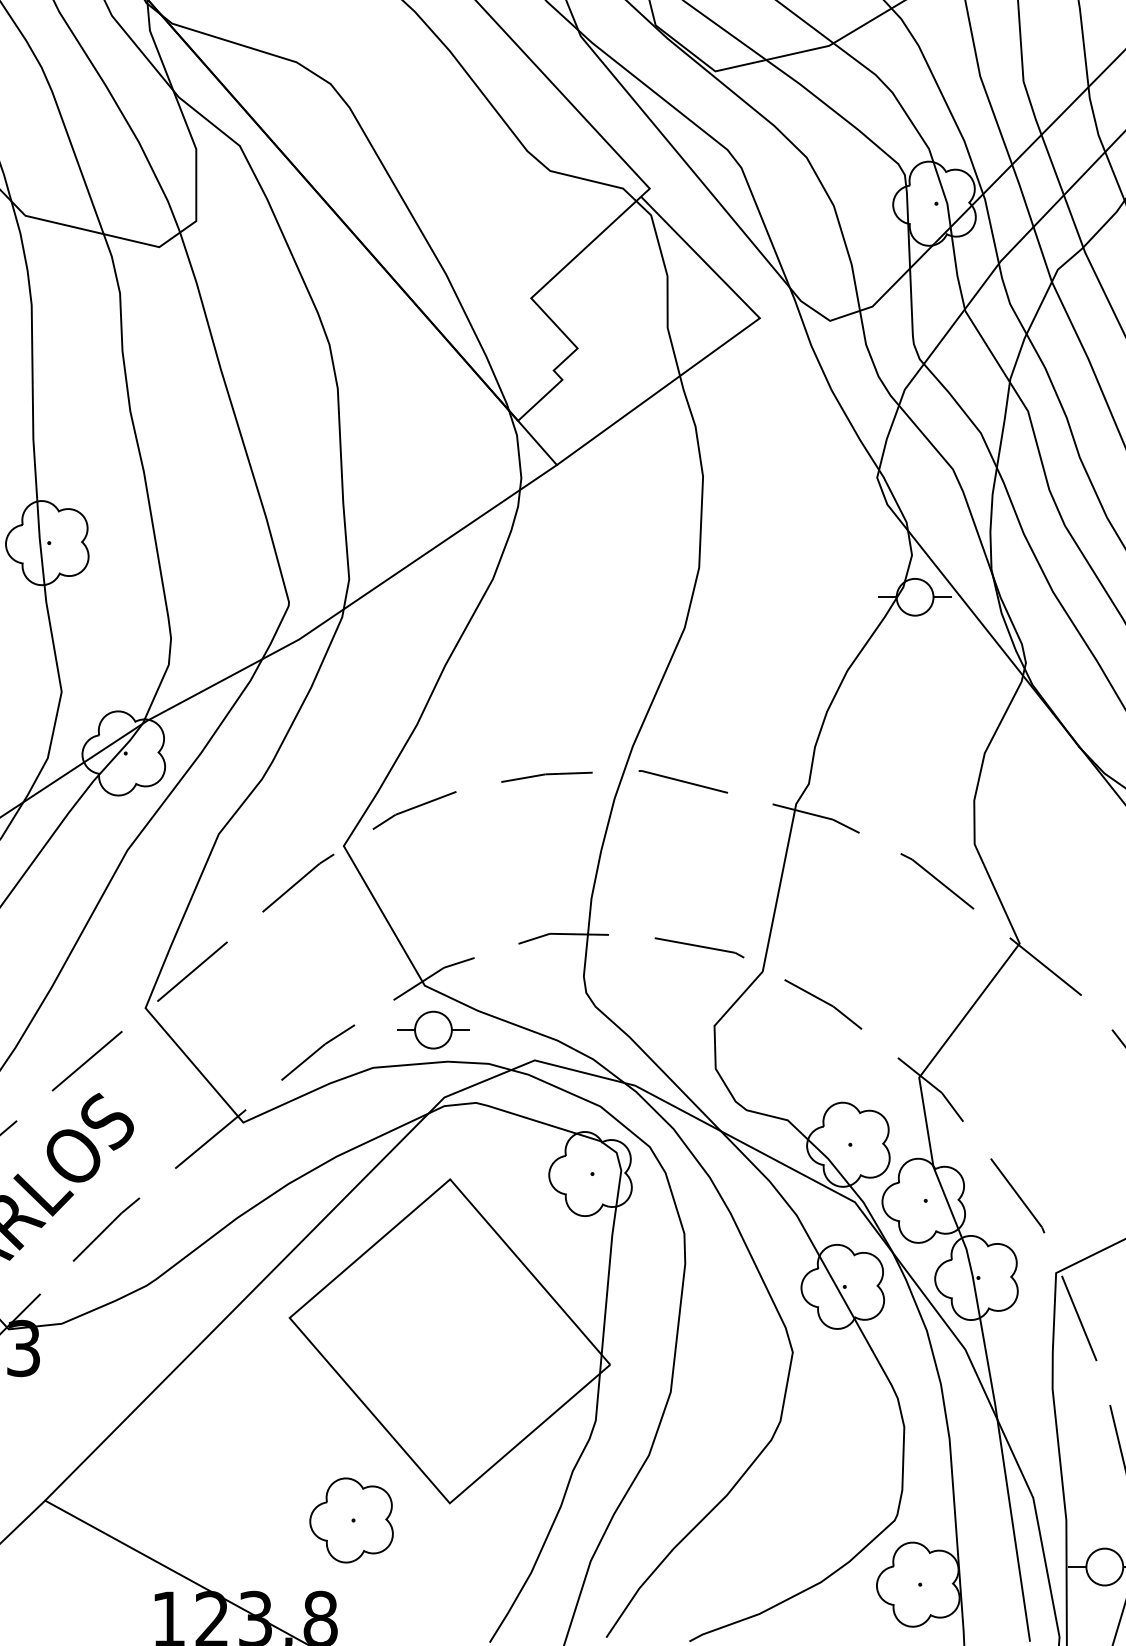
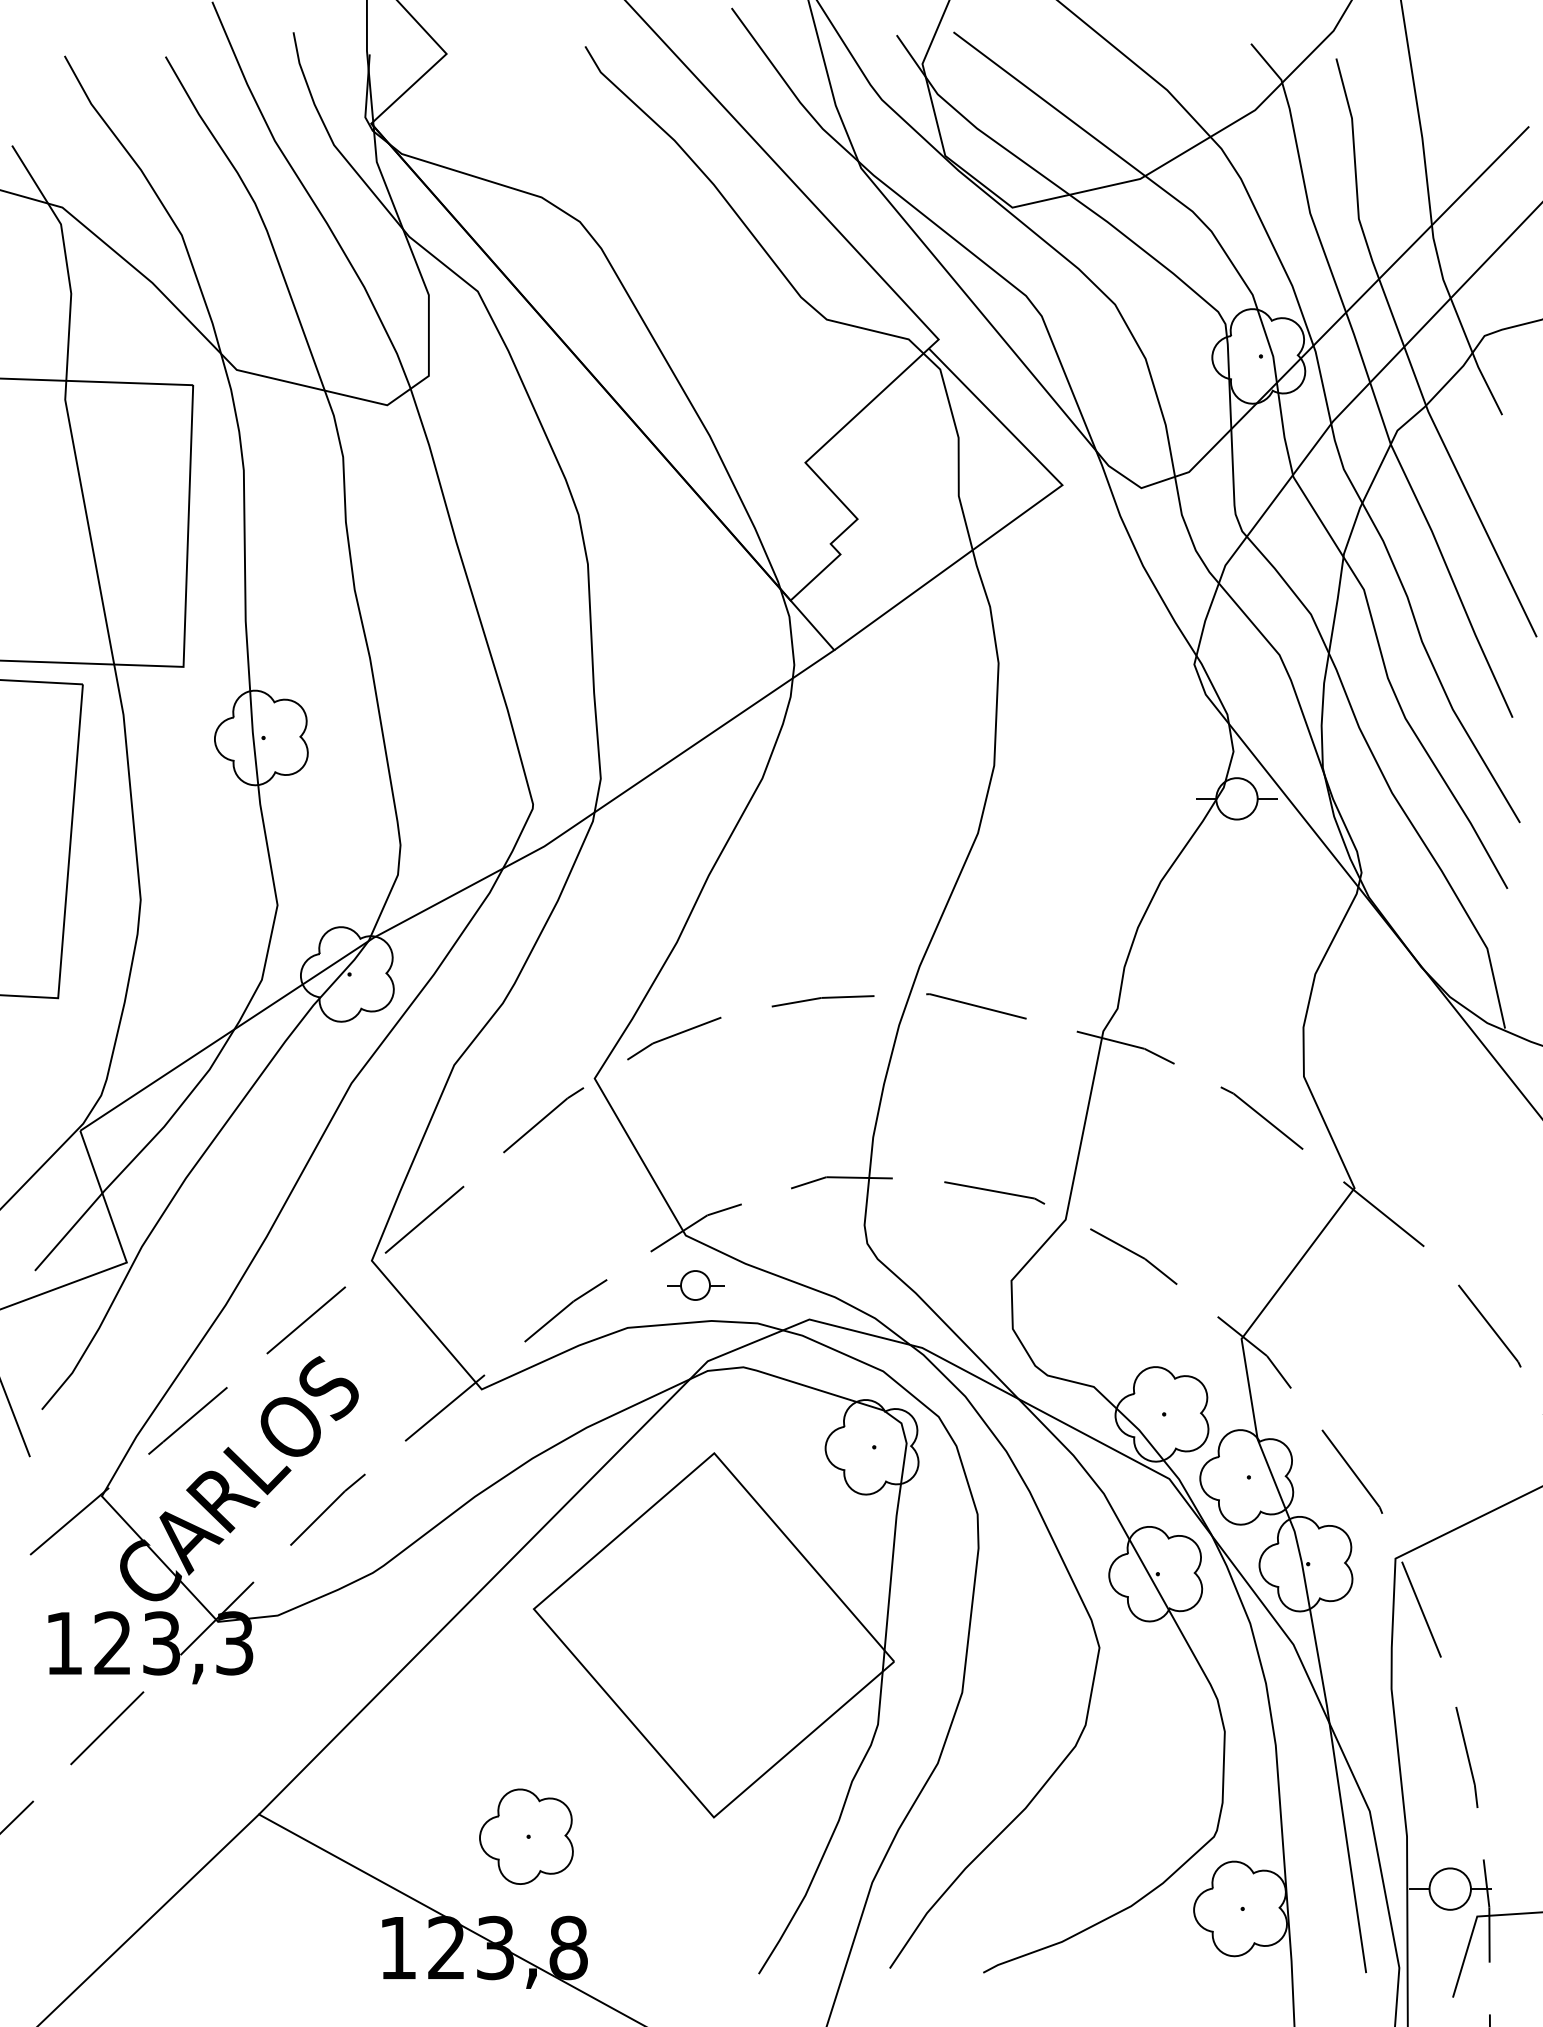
part: (433, 1030) -> (695, 1285), size x0.7
part: (351, 1520) -> (526, 1836), moved

